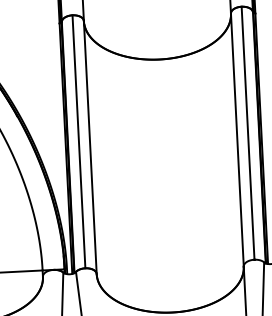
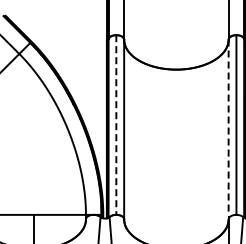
line: (237, 140) -> (228, 129), solid -> dashed
line: (79, 142) -> (116, 125), solid -> dashed

